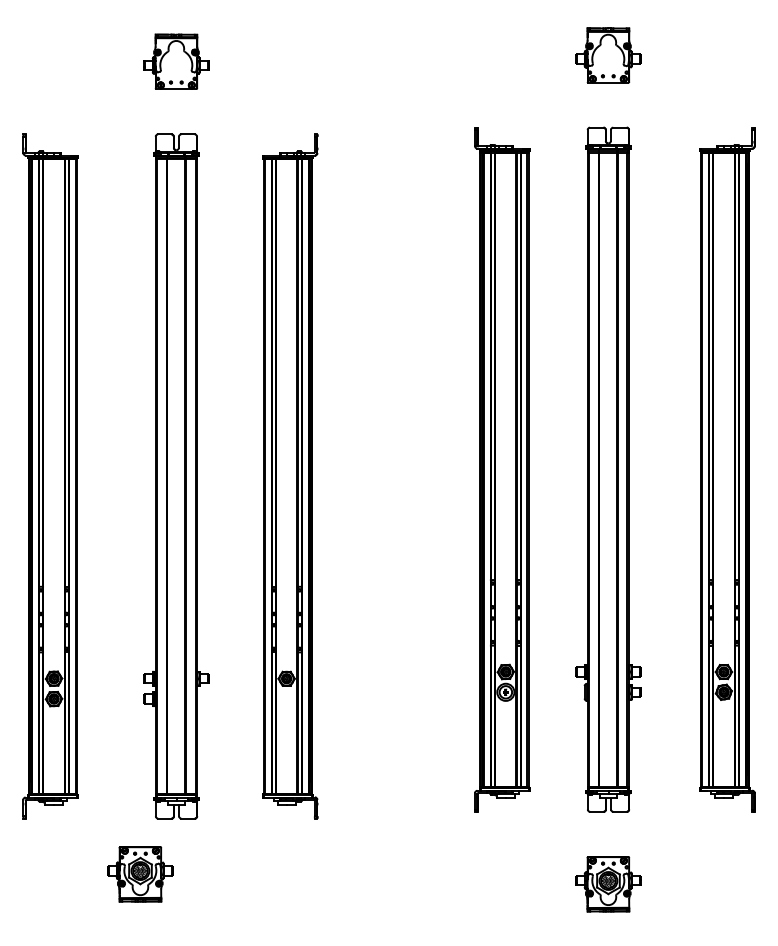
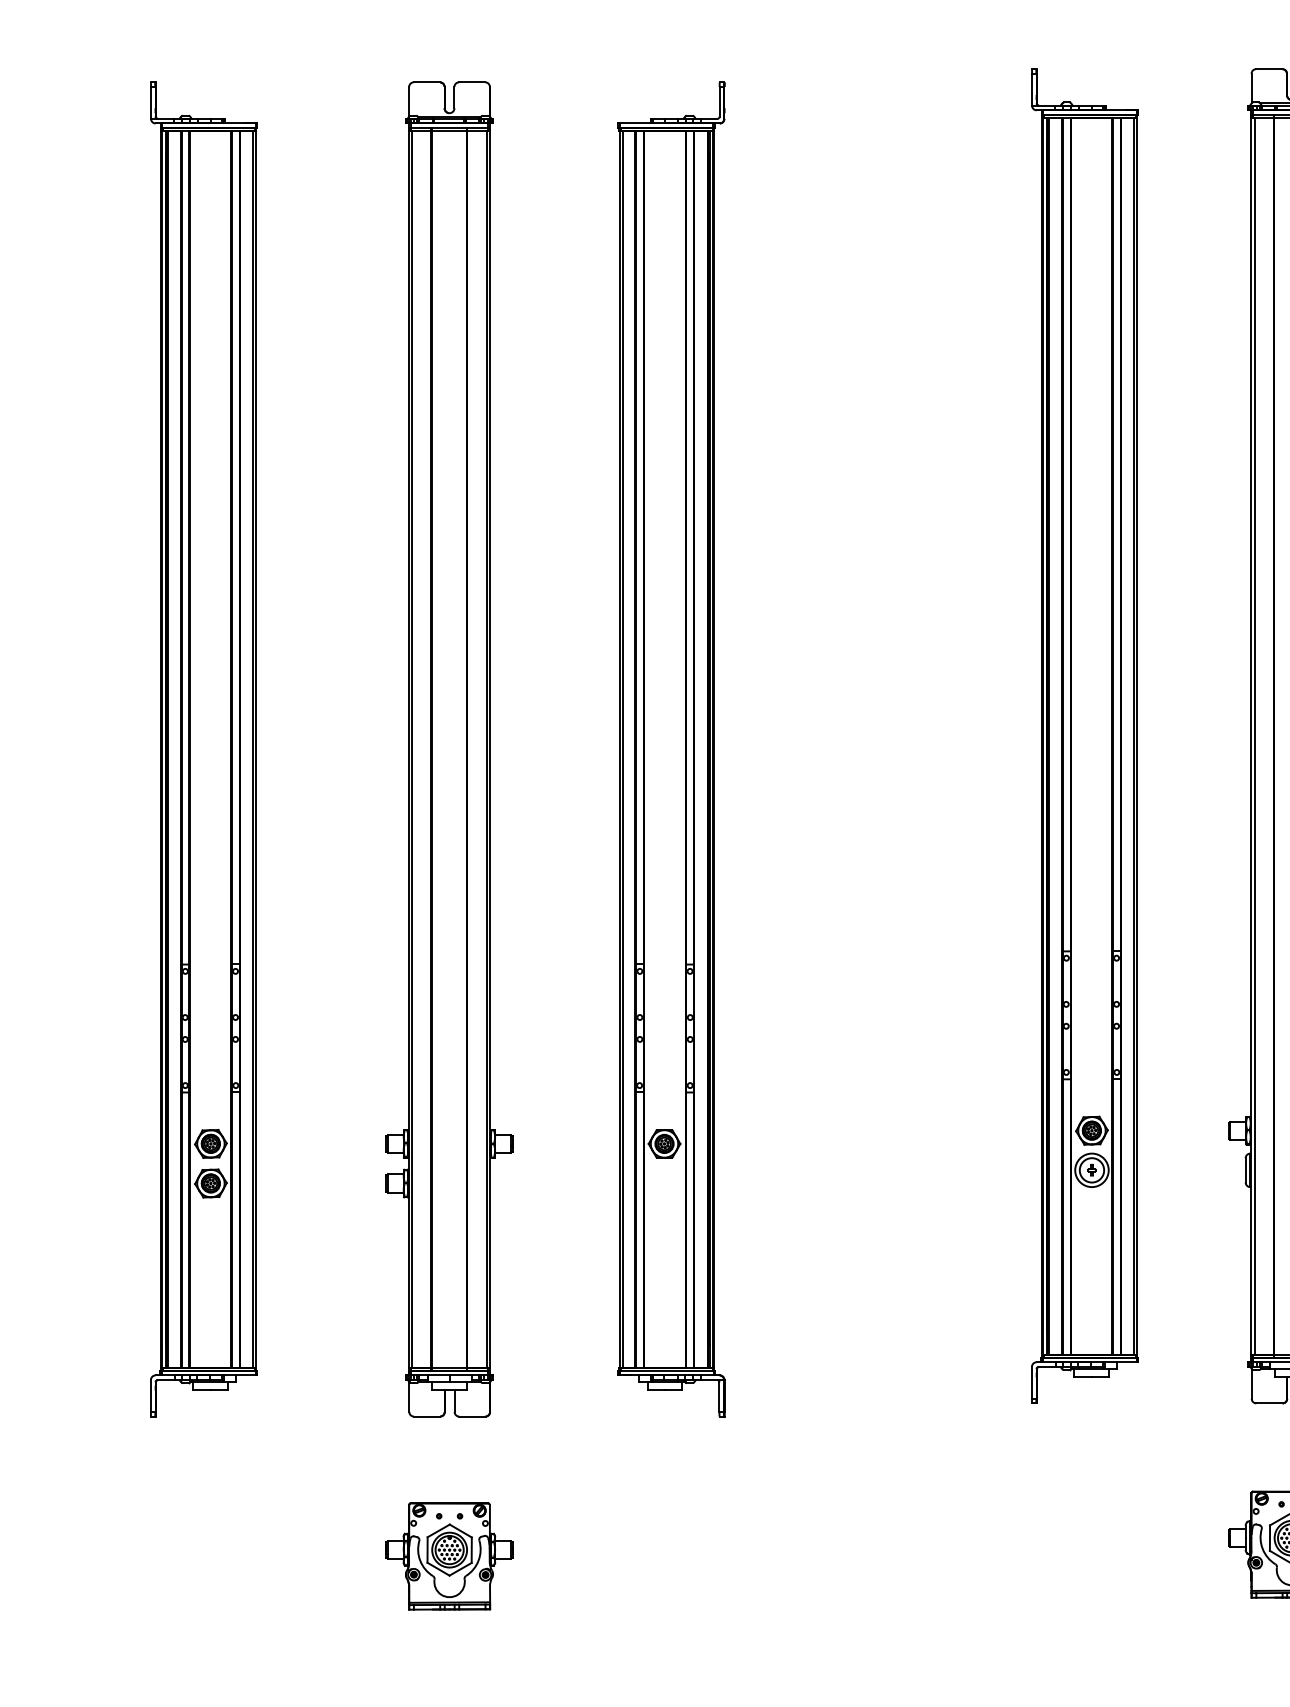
part: (140, 874) -> (449, 1556), moved

